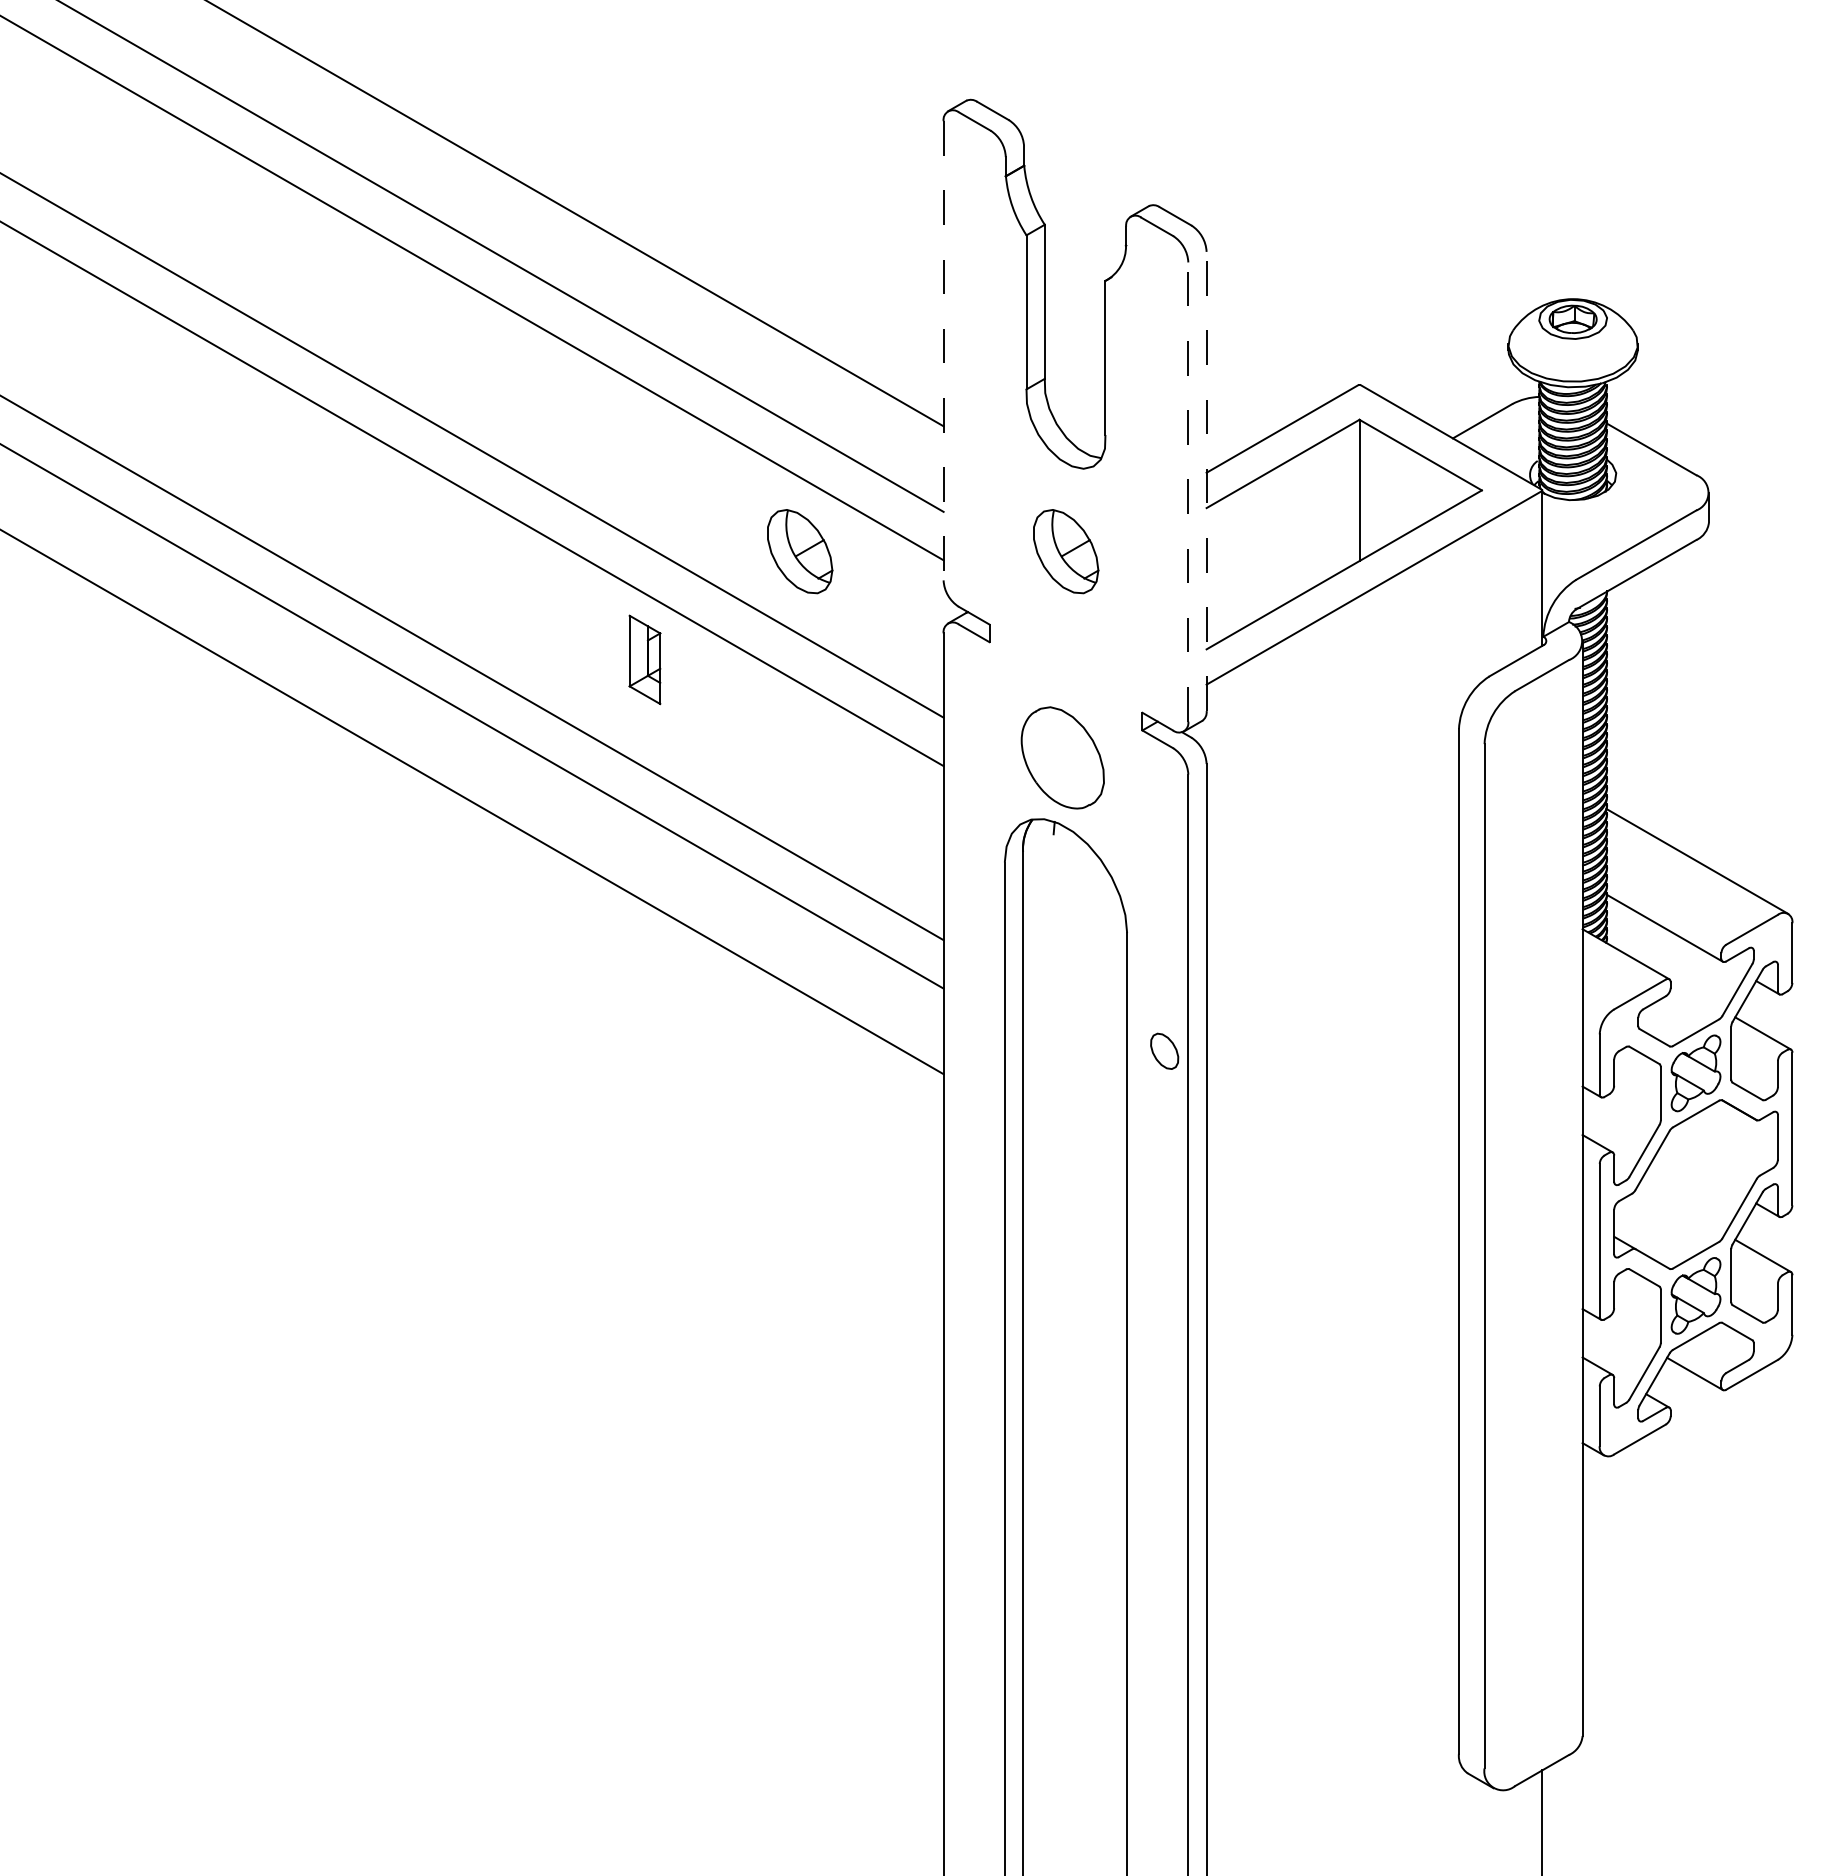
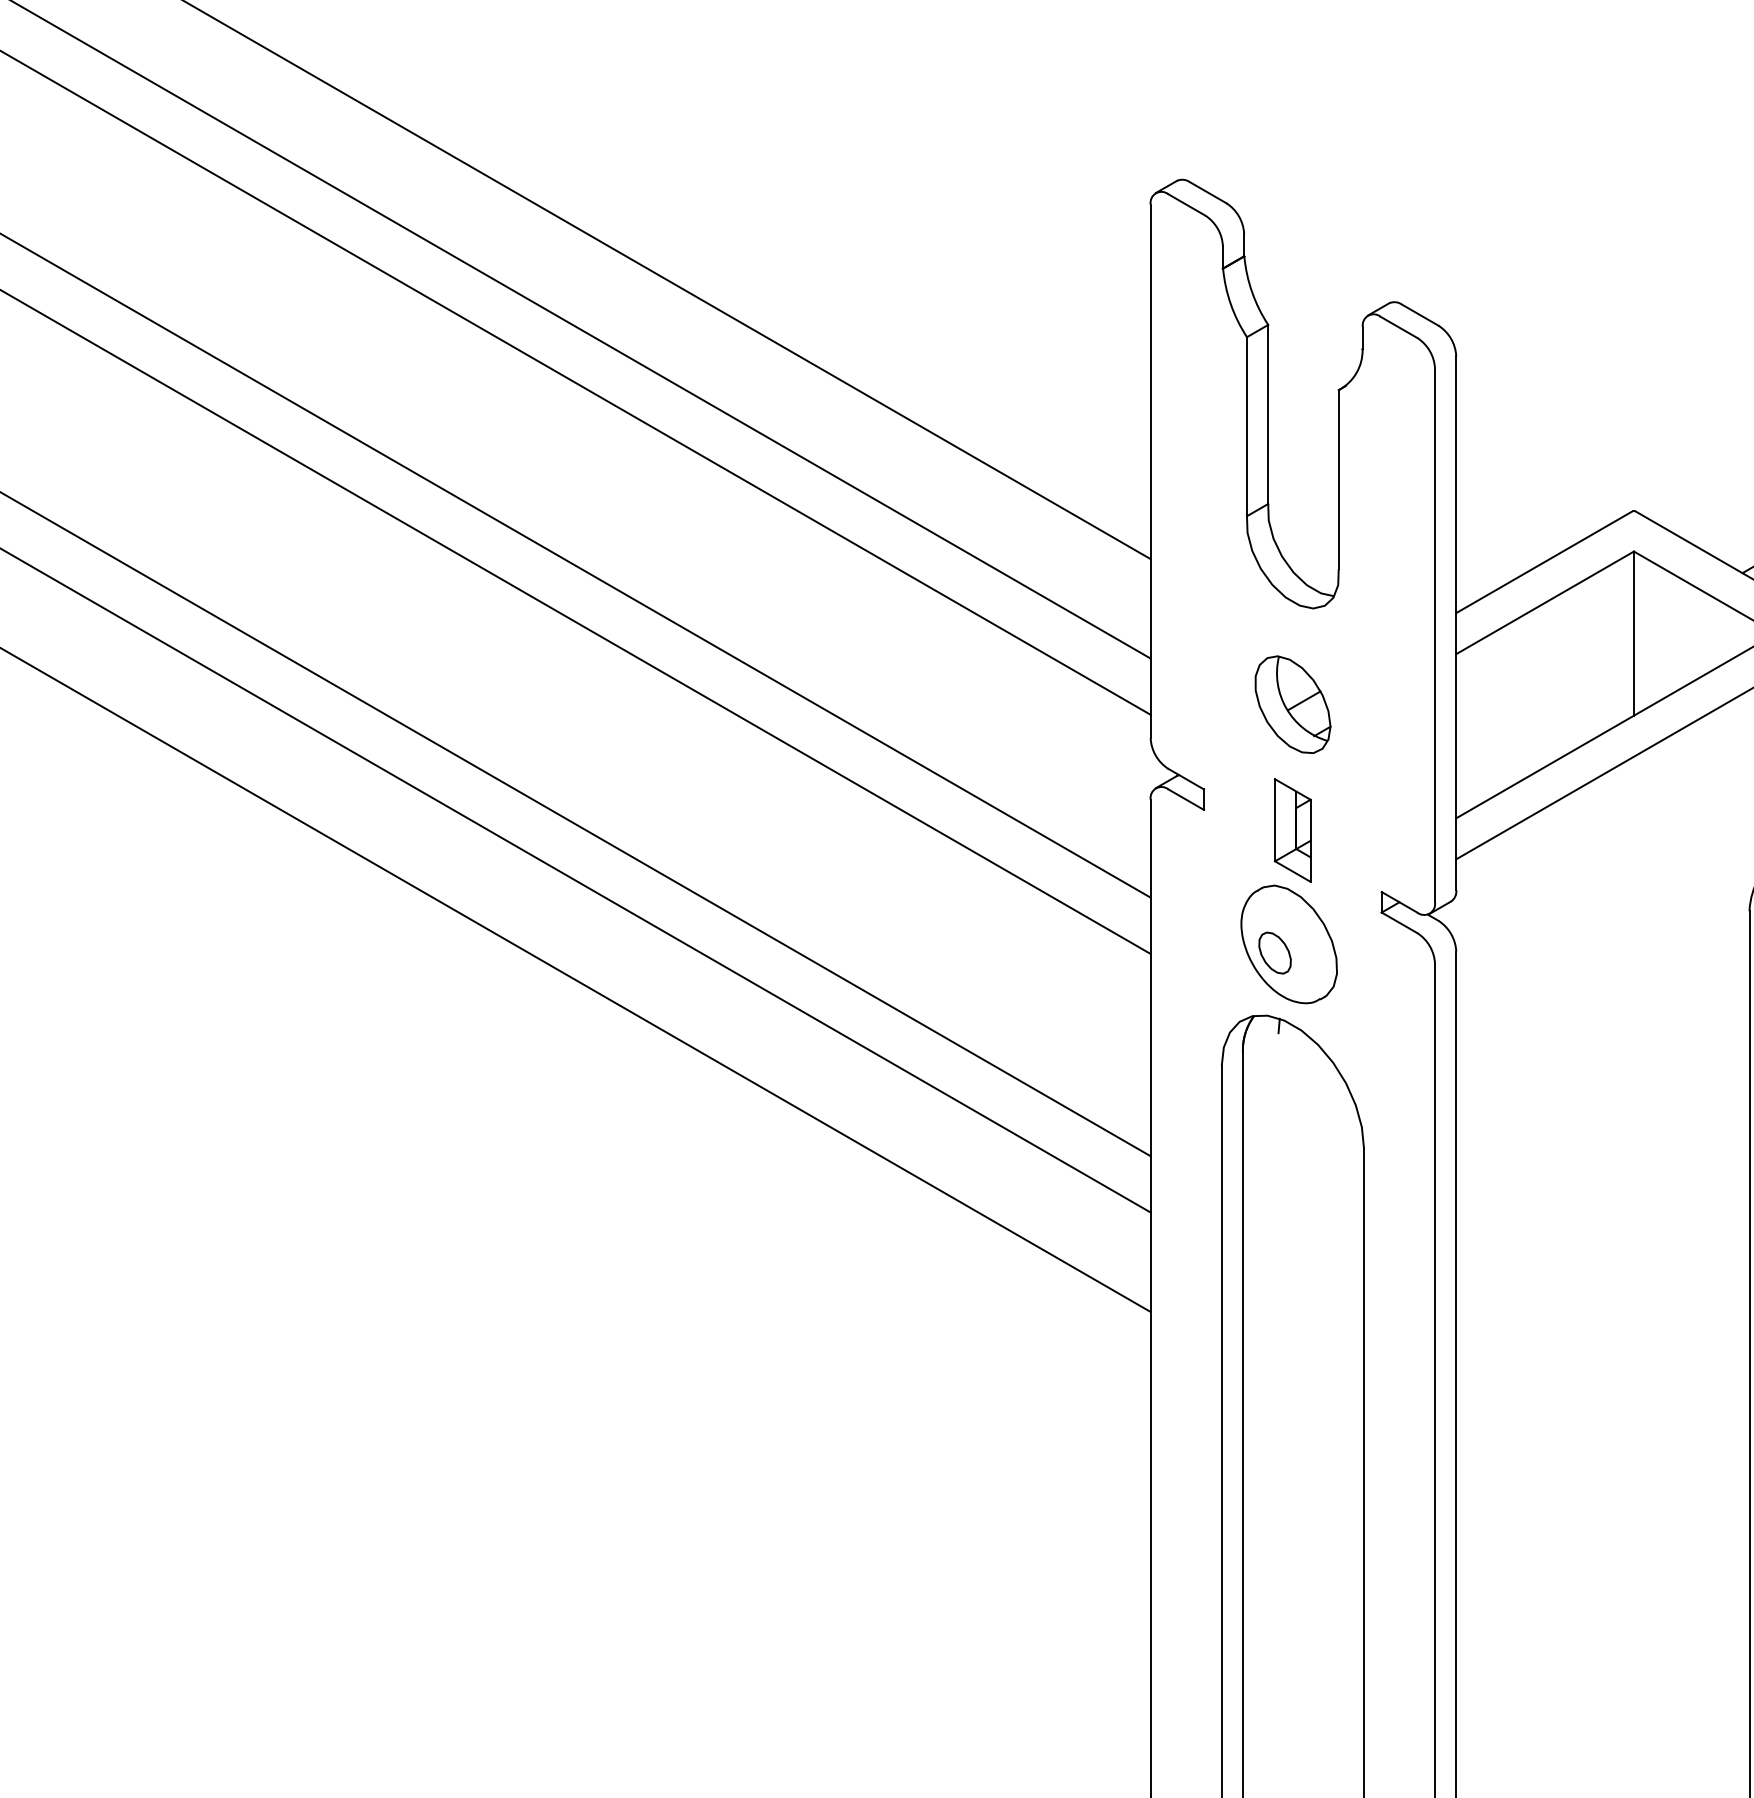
line: (943, 350) -> (1150, 471), dashed -> solid
line: (1206, 481) -> (1456, 623), dashed -> solid
line: (1188, 492) -> (1435, 636), dashed -> solid
part: (800, 551) -> (984, 704), removed
part: (644, 659) -> (1292, 830), moved
part: (1164, 1050) -> (1274, 952), moved

